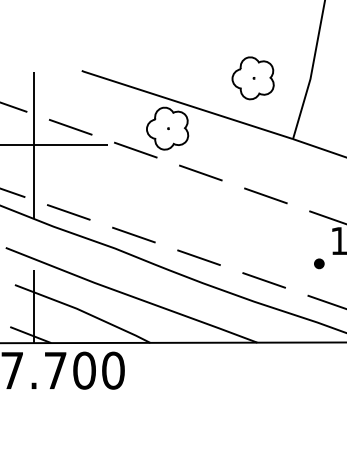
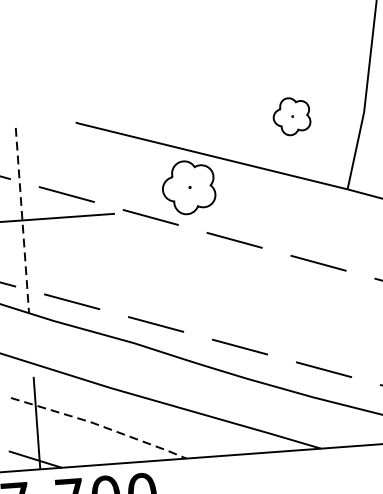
part: (252, 78) -> (291, 116), size x0.7
line: (34, 145) -> (22, 220), solid -> dashed
line: (84, 312) -> (100, 426), solid -> dashed

